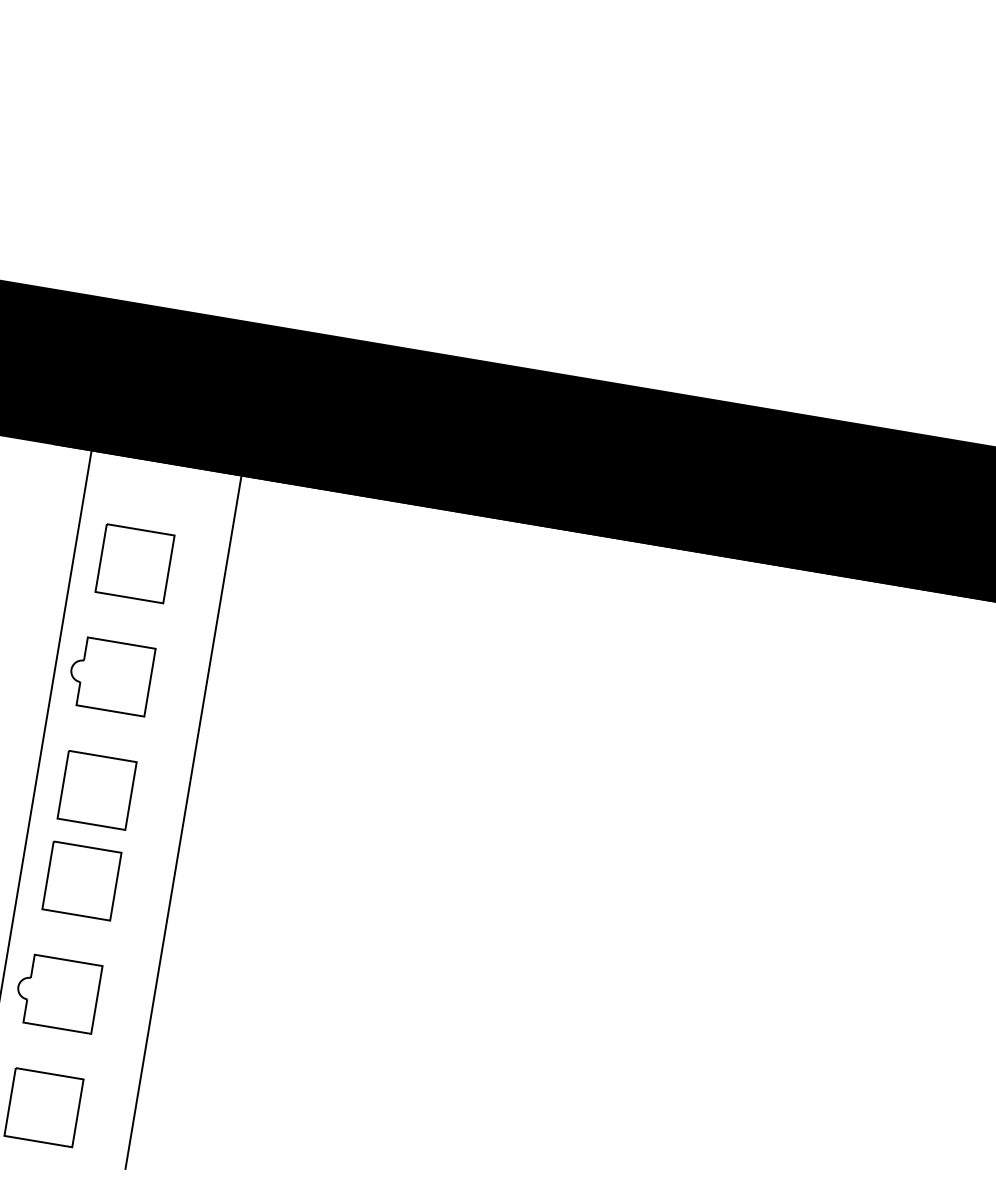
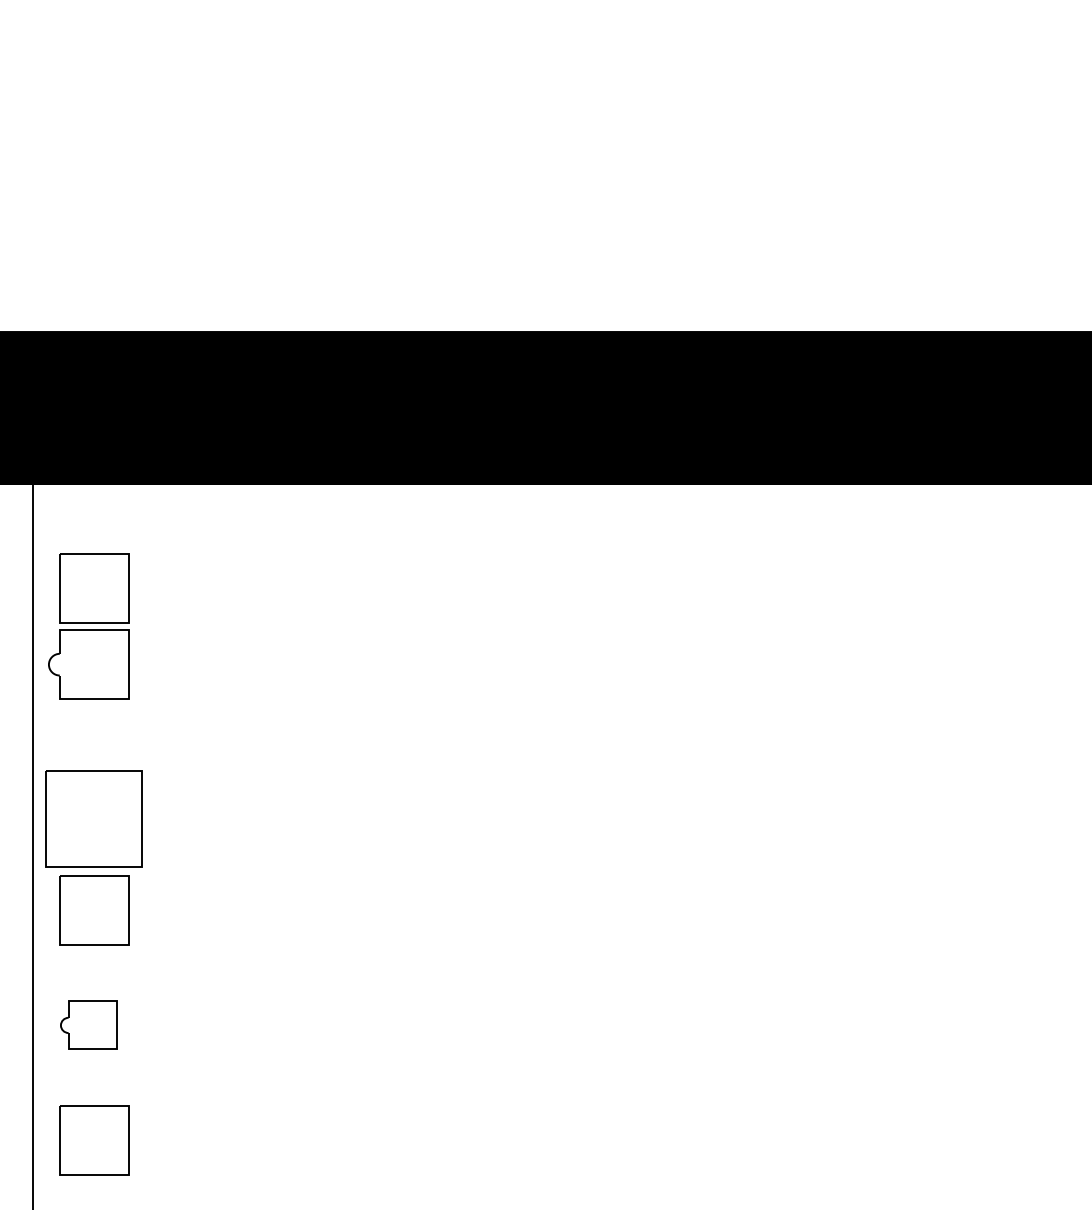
part: (110, 675) -> (88, 664), moved
part: (97, 790) -> (94, 818), size x1.4
line: (183, 821) -> (184, 835), removed
part: (57, 993) -> (88, 1025), size x0.7

